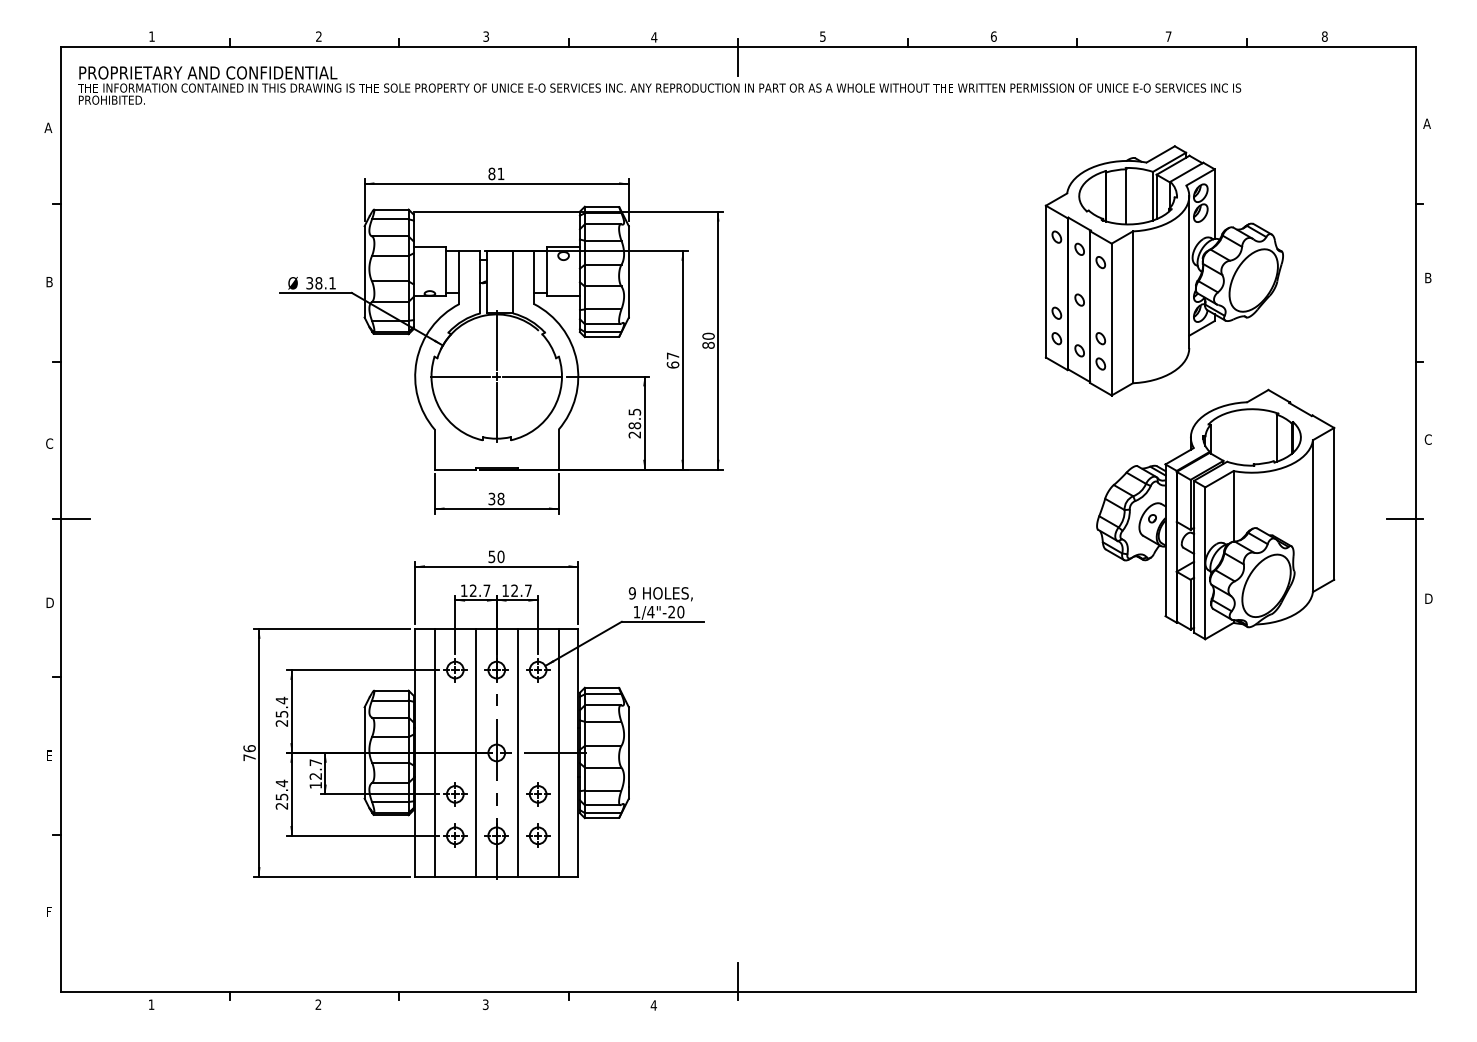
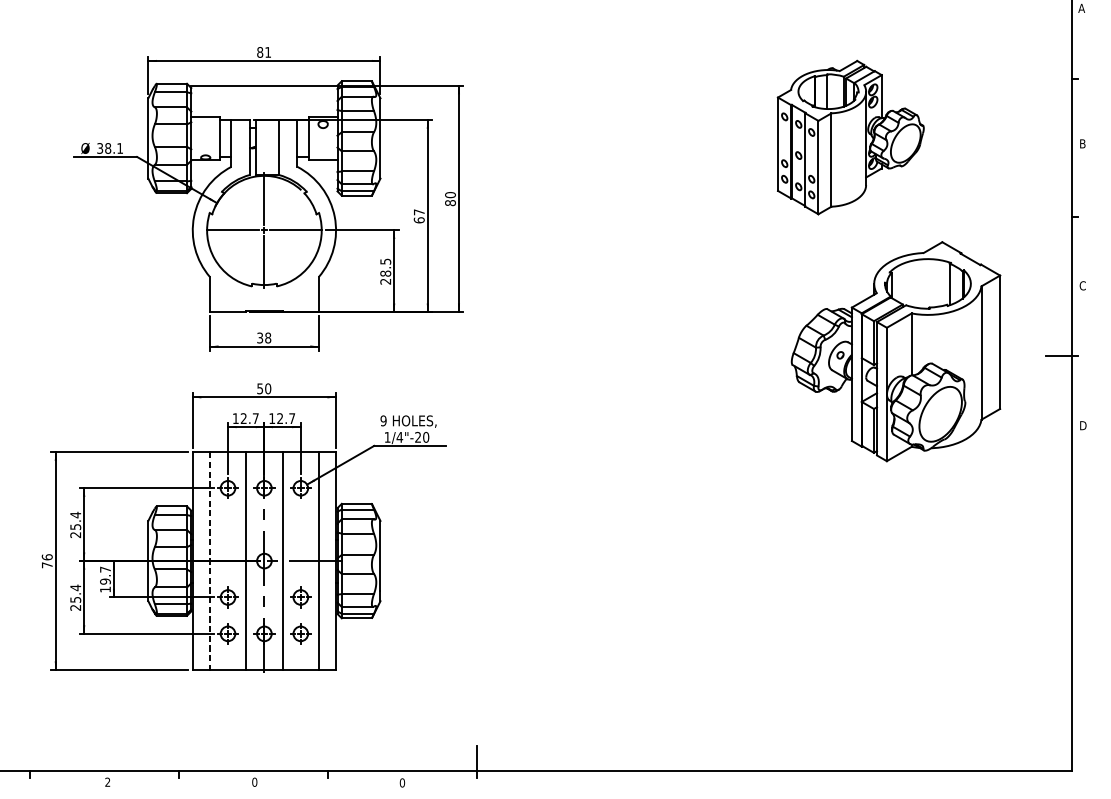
part: (1163, 270) -> (850, 137), size x0.7
line: (434, 752) -> (209, 560), solid -> dashed
text: (315, 775) -> (105, 580), 12.7 -> 19.7
text: (485, 1004) -> (254, 782), 3 -> 0
text: (653, 1005) -> (402, 782), 4 -> 0

